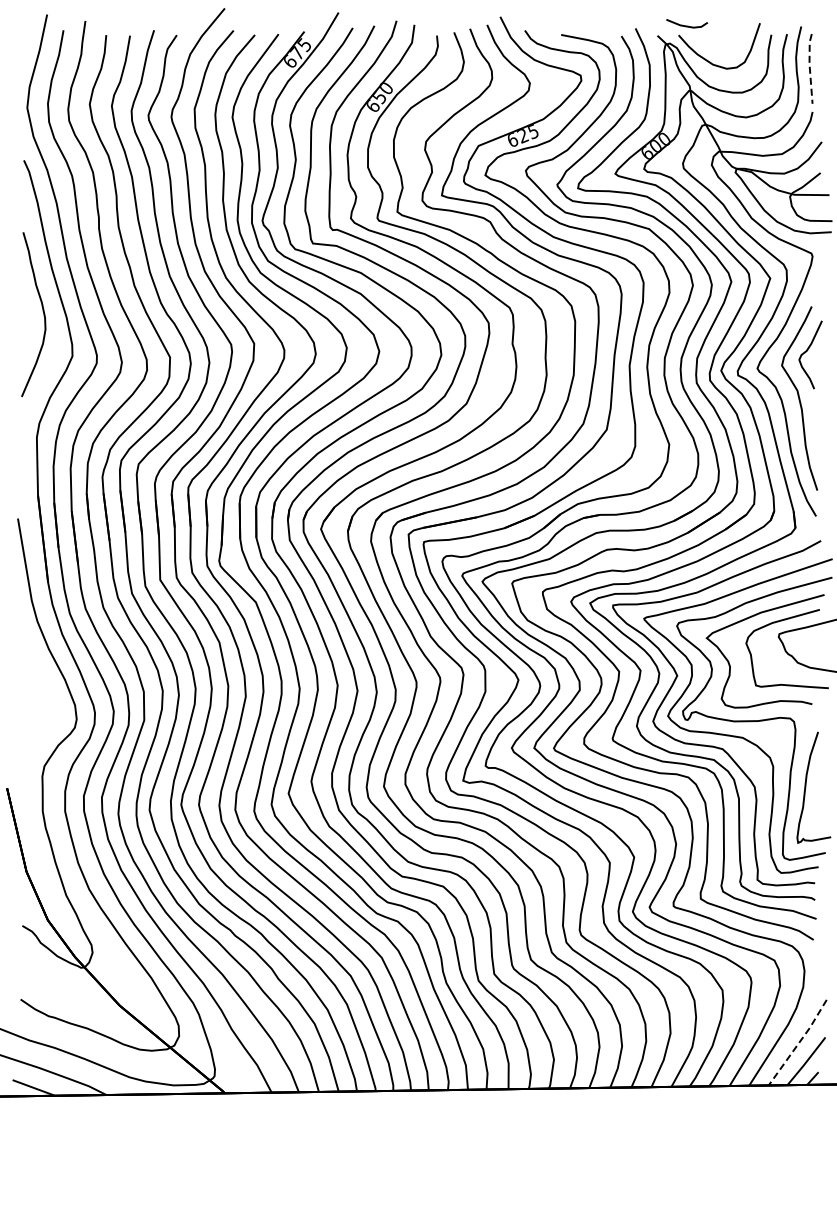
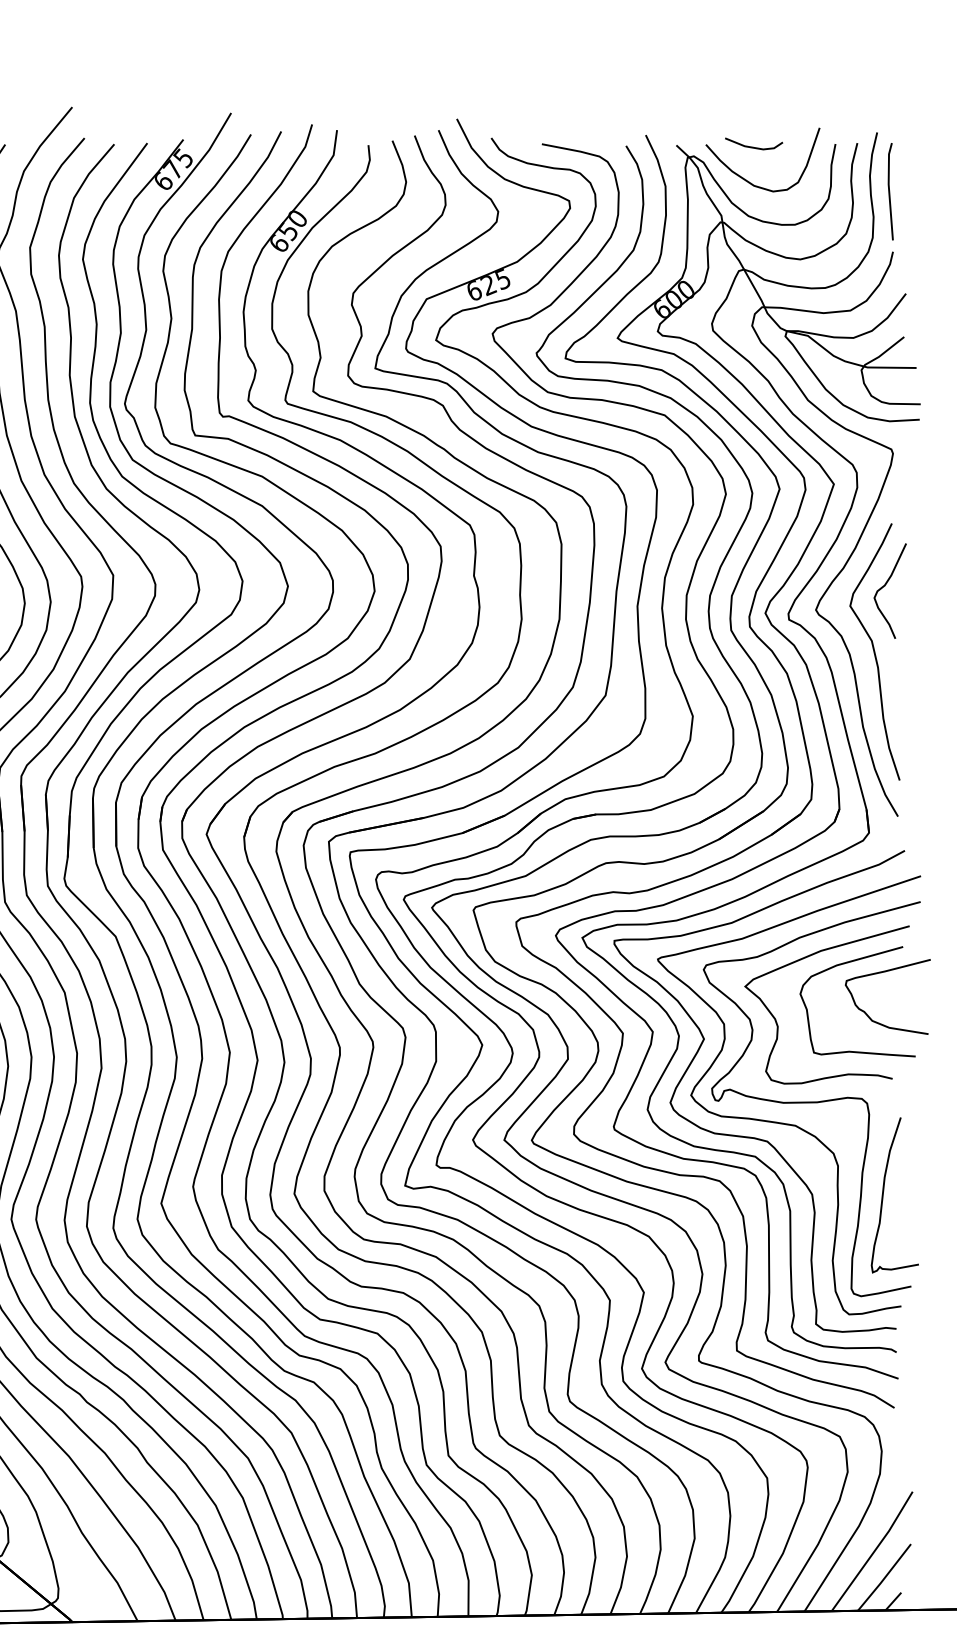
line: (686, 25) -> (753, 146), moved
line: (809, 67) -> (888, 189), dashed -> solid
line: (798, 1043) -> (873, 1552), dashed -> solid

